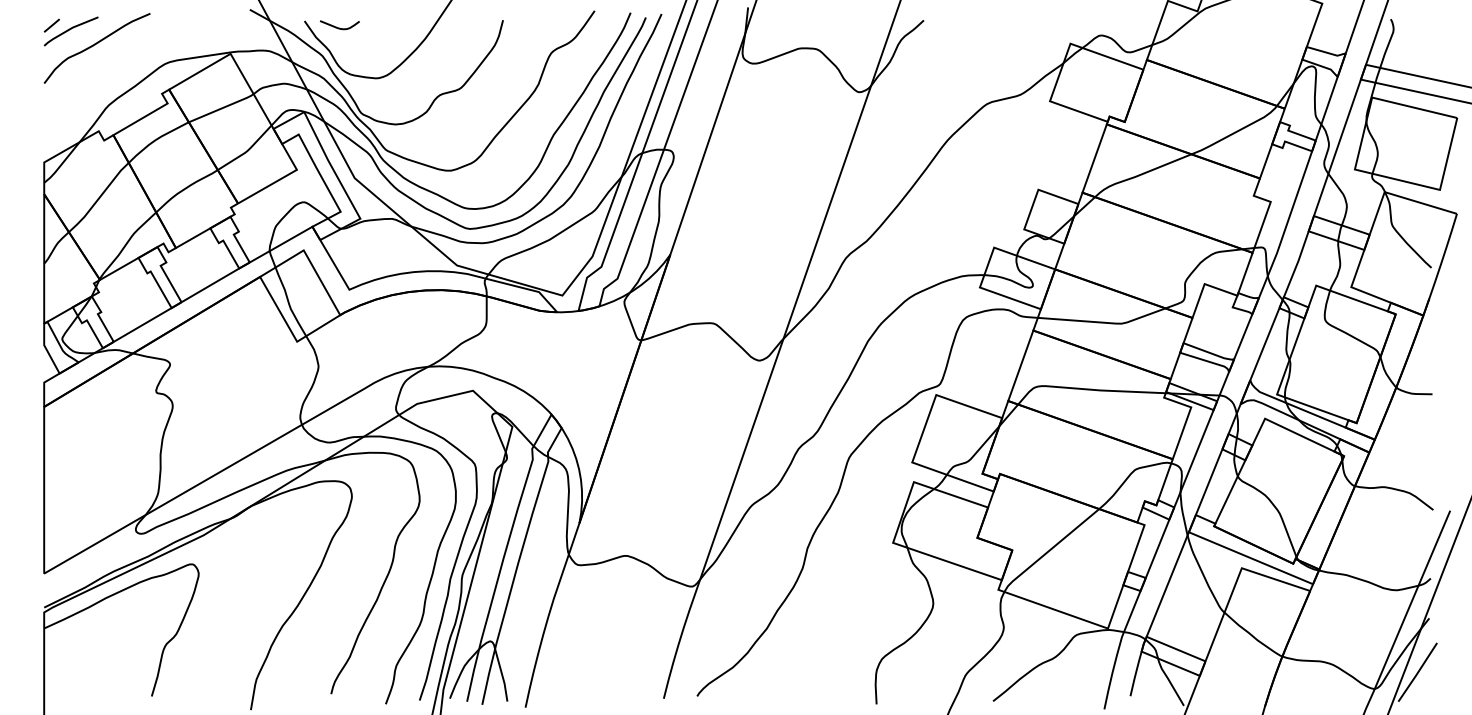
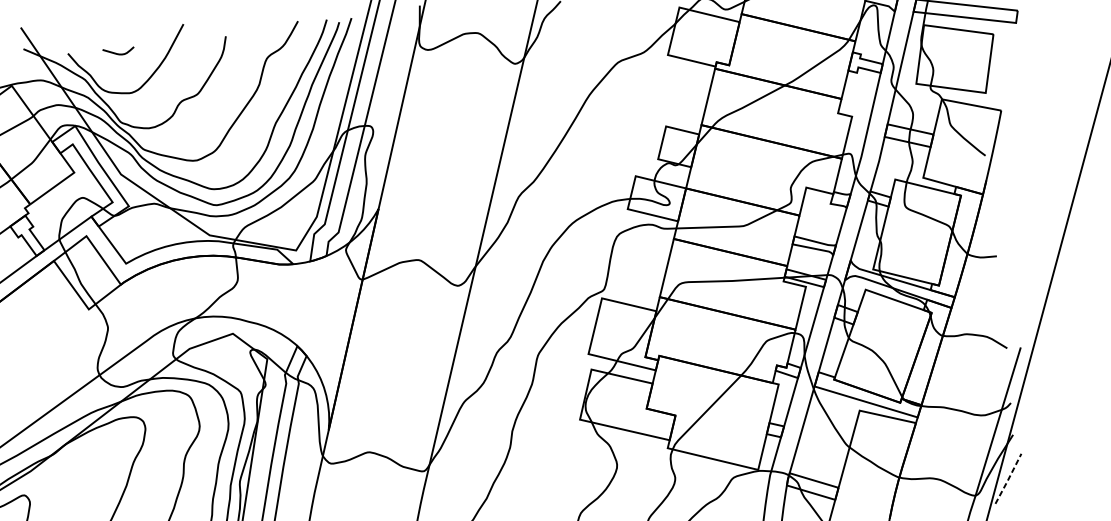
curve: (339, 27) -> (118, 53), moved
line: (1417, 672) -> (1008, 478), solid -> dashed

